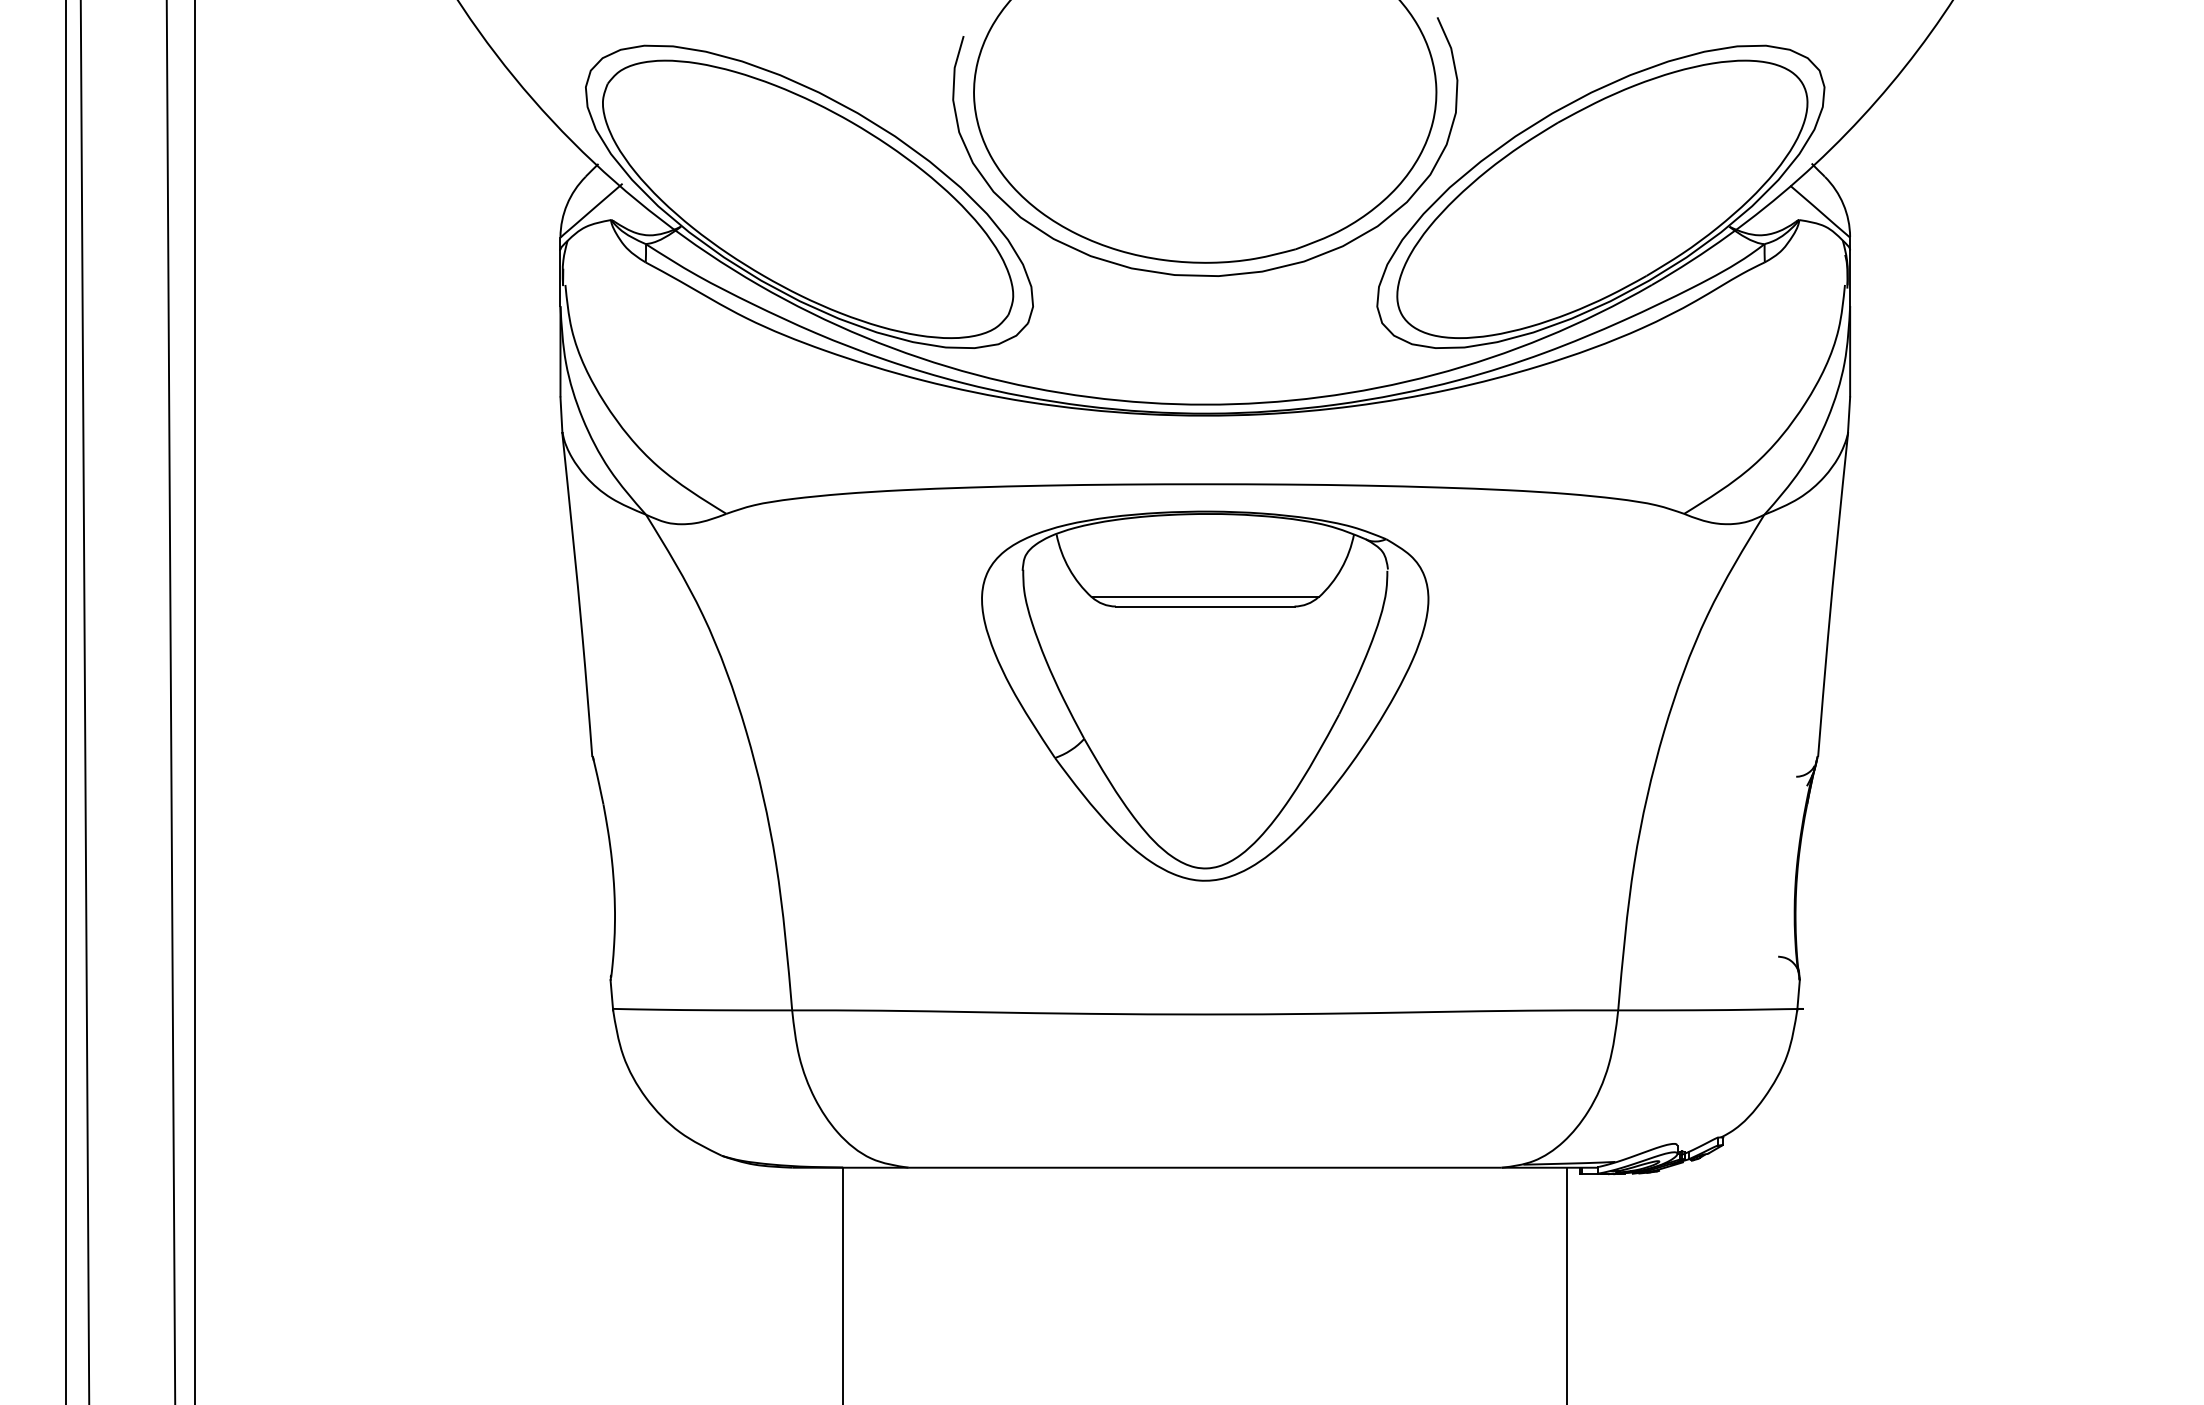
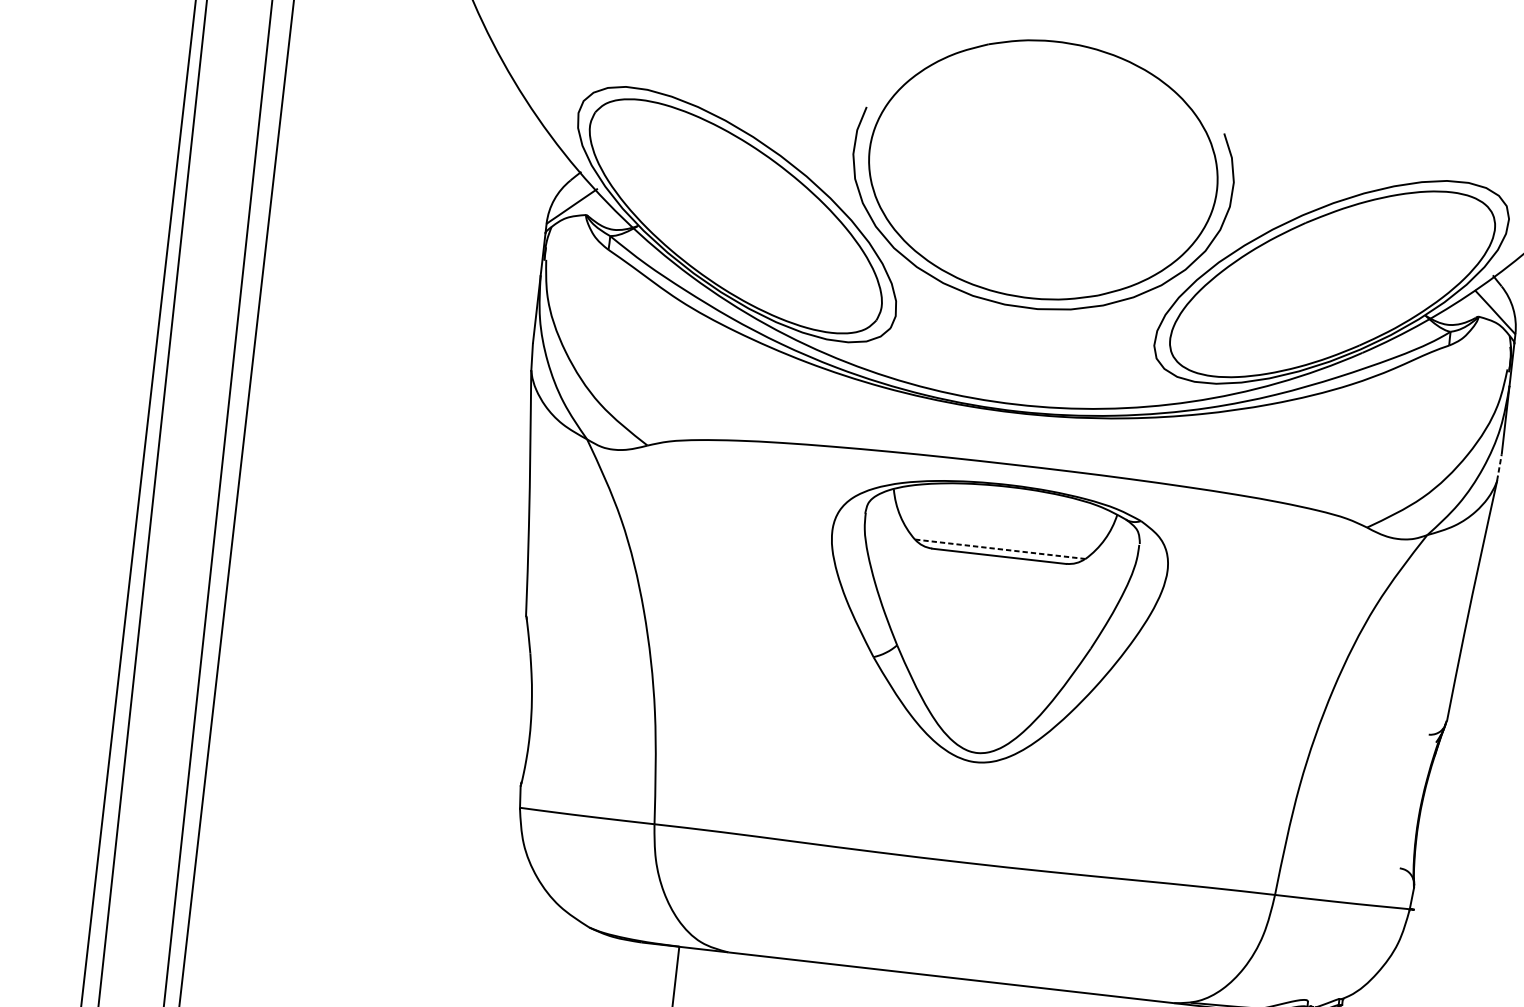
line: (1849, 415) -> (1499, 467), solid -> dashed
line: (1205, 597) -> (1000, 549), solid -> dashed

